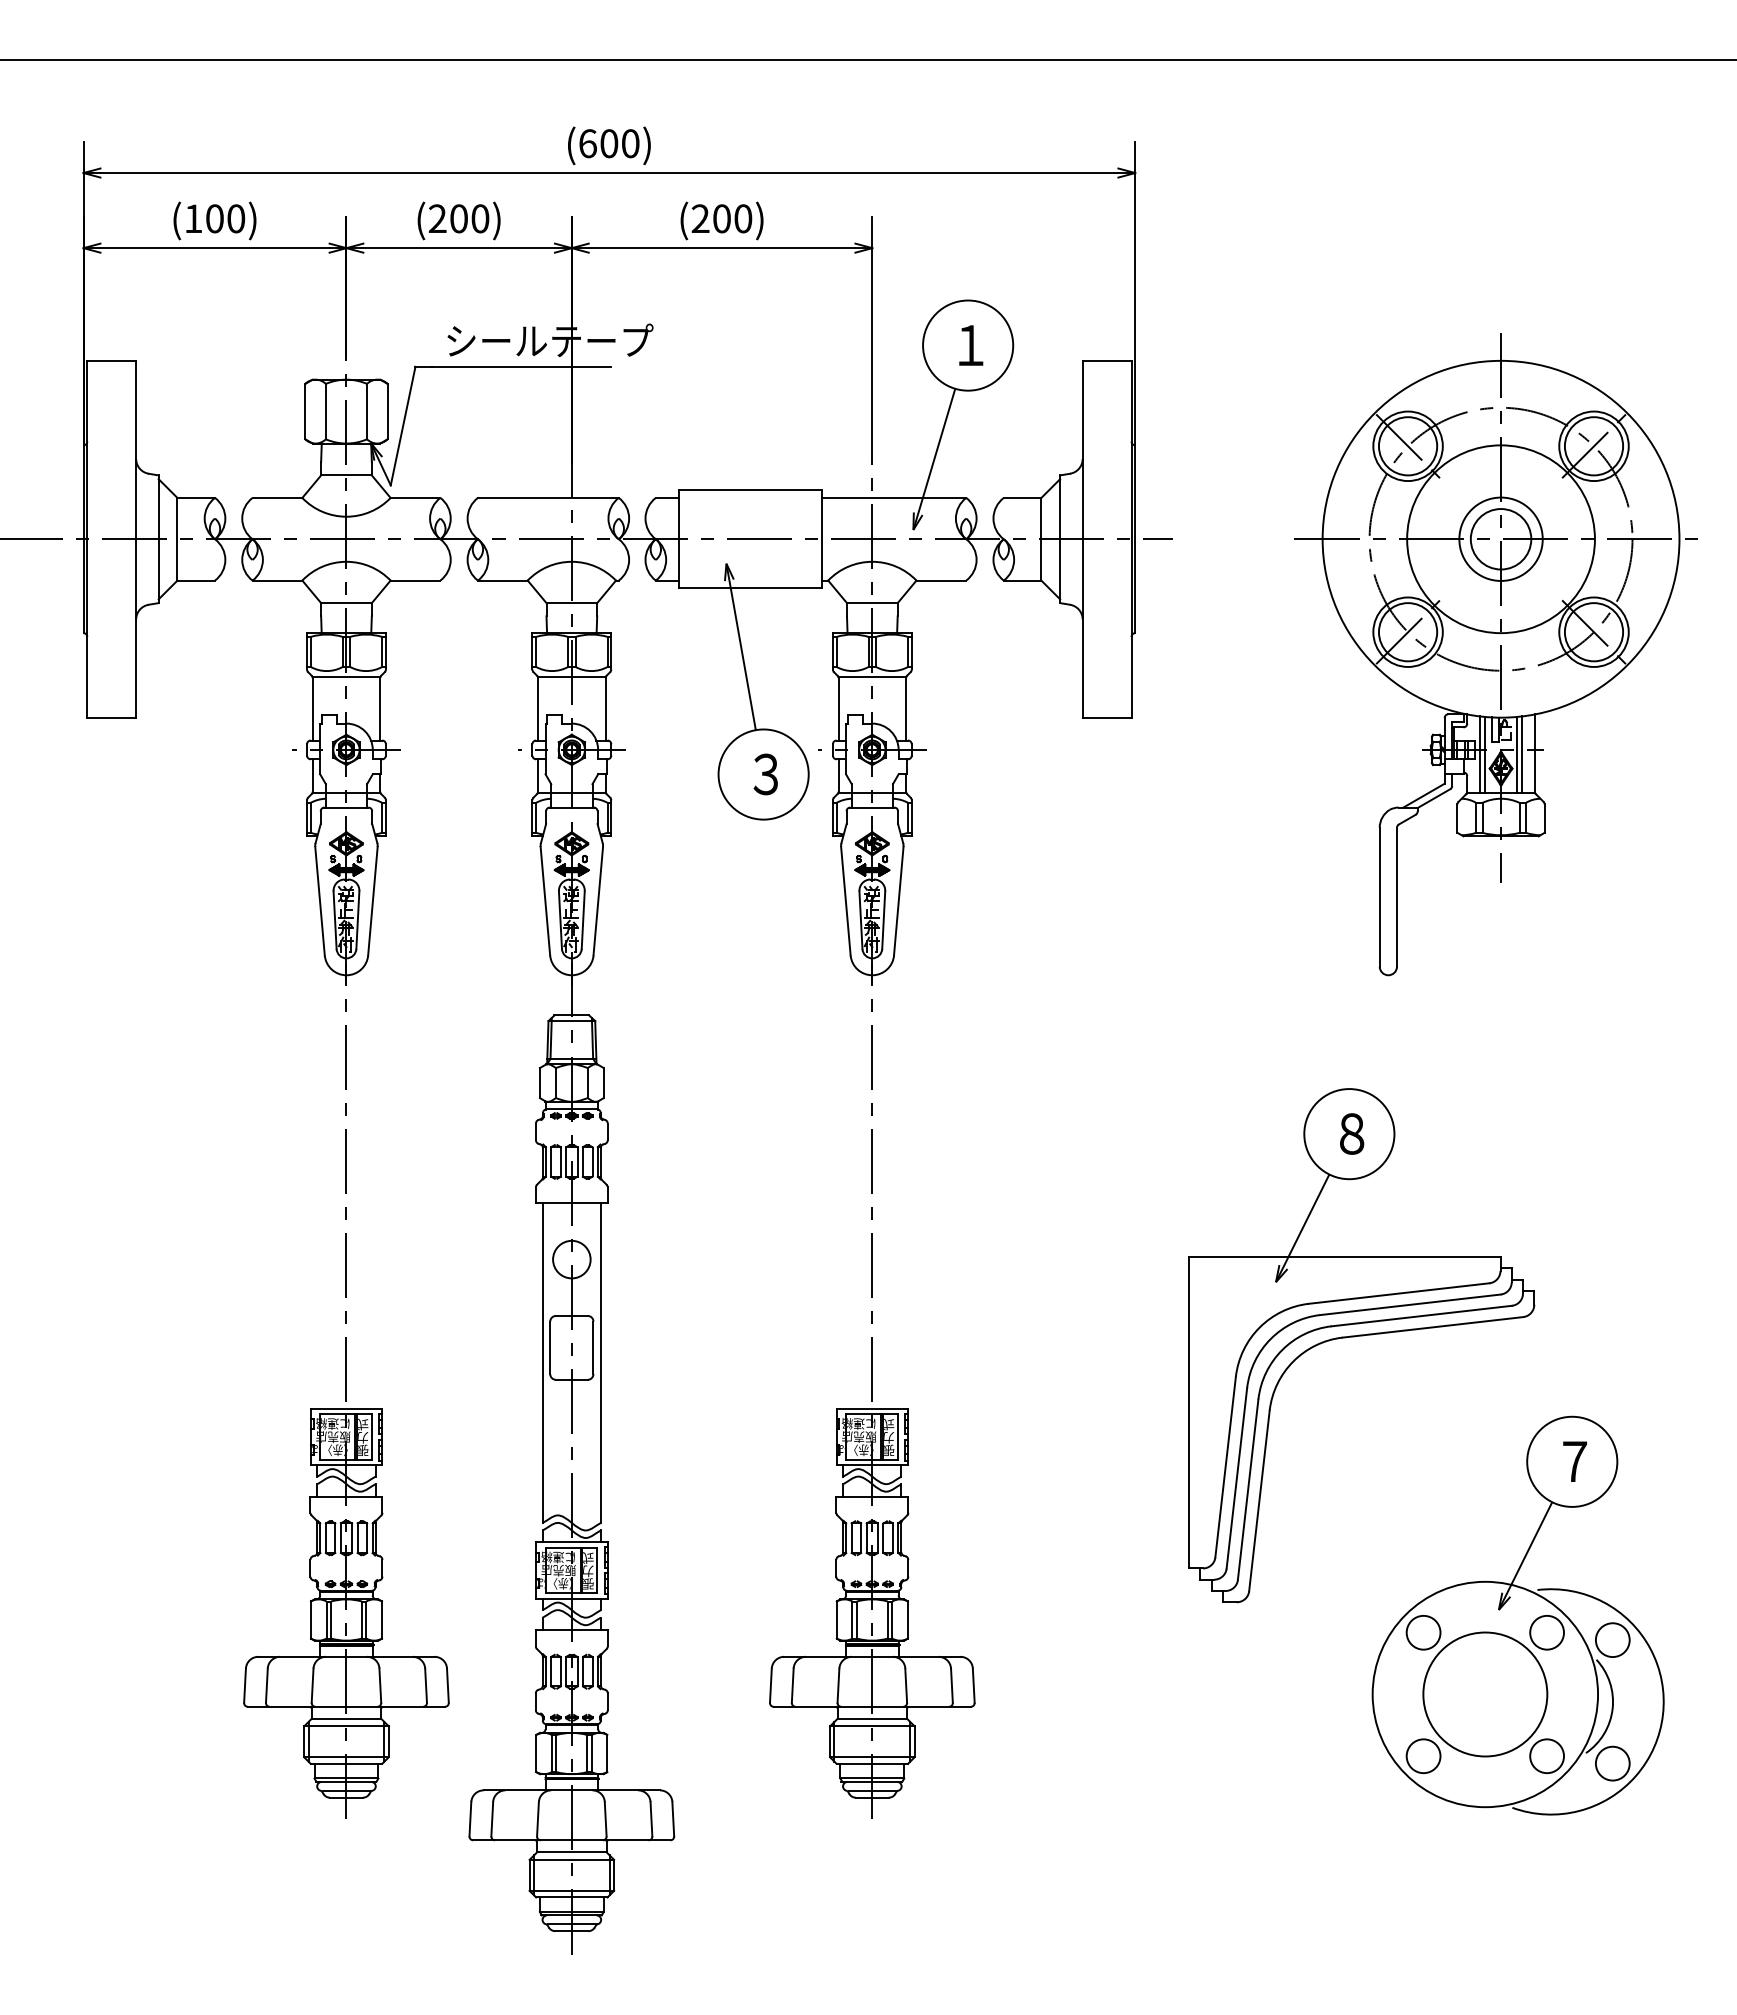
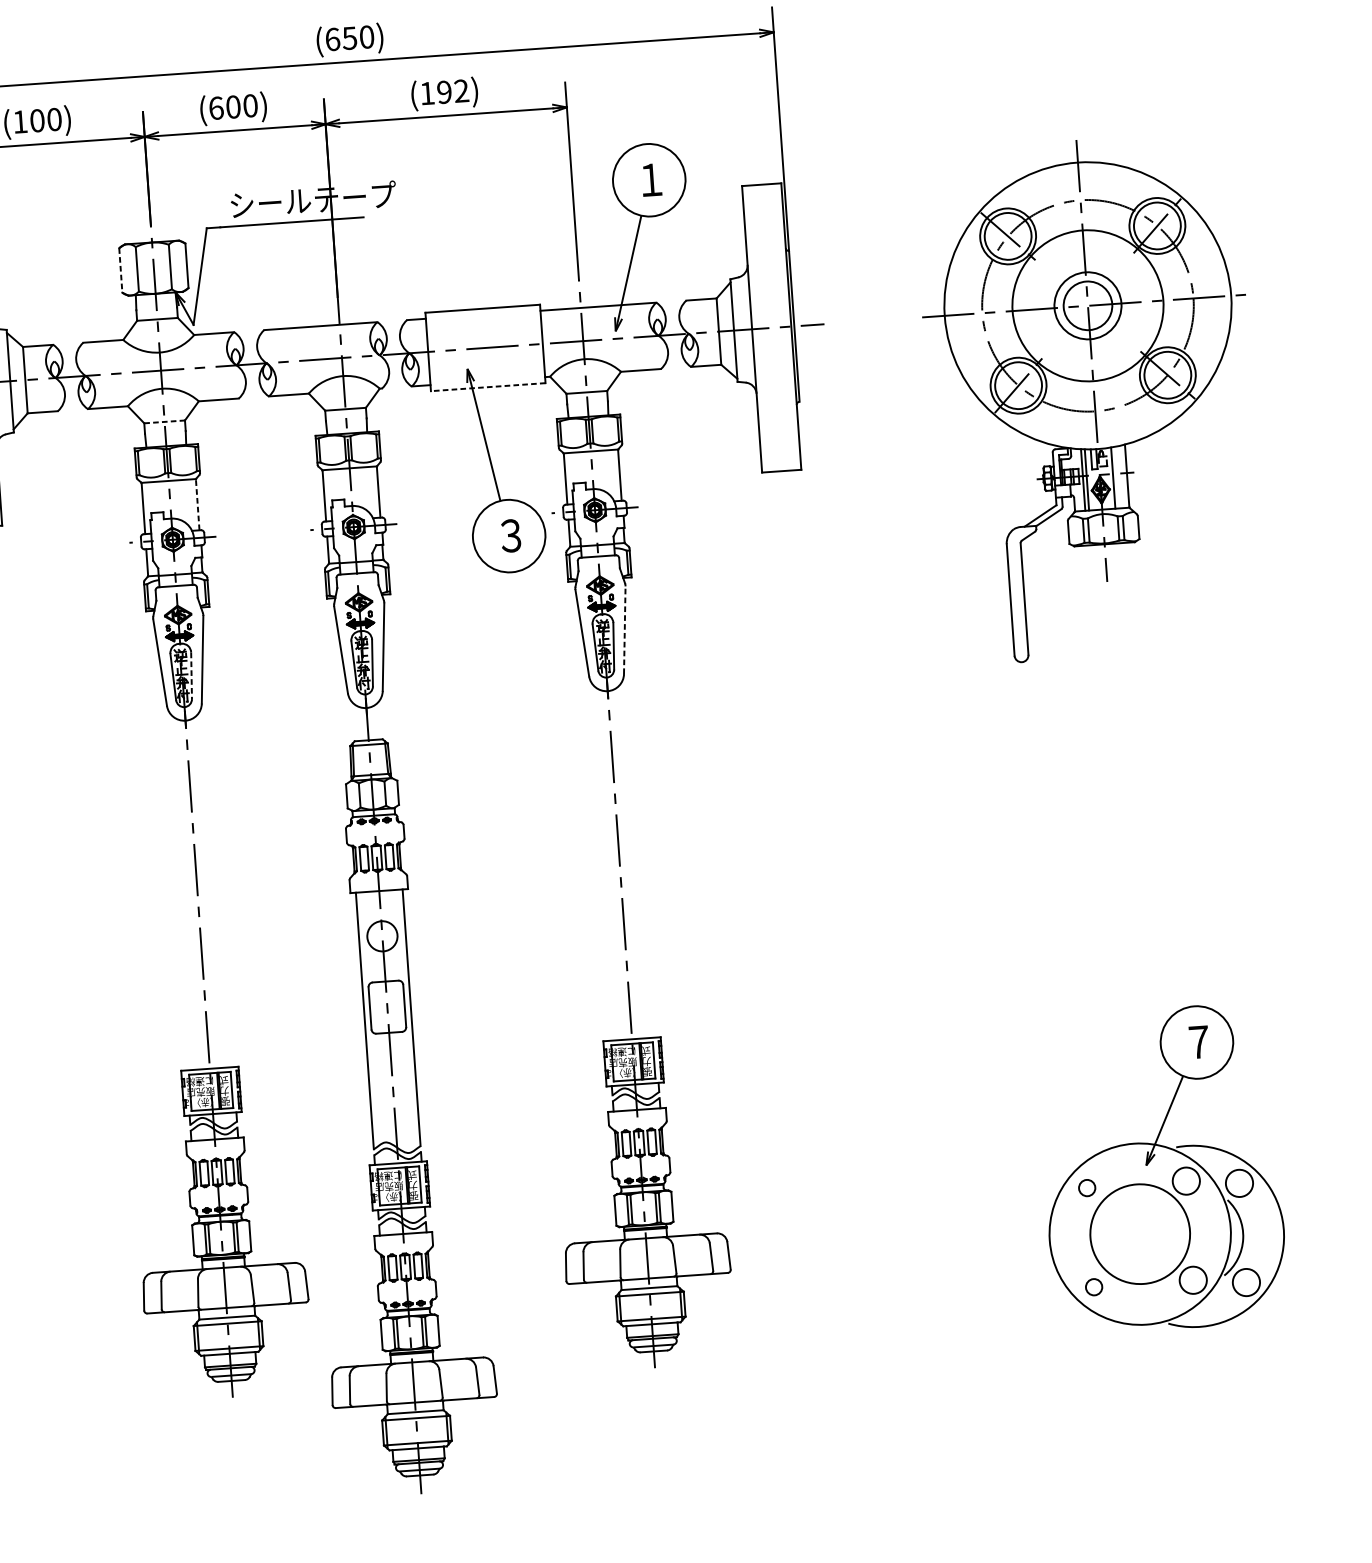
text: (609, 143) -> (349, 38), (600) -> (650)
text: (437, 218) -> (216, 108), (200) -> (600)
text: (721, 218) -> (444, 92), (200) -> (192)
line: (305, 411) -> (120, 270), solid -> dashed
line: (750, 588) -> (488, 387), solid -> dashed
line: (346, 603) -> (164, 422), solid -> dashed
line: (380, 709) -> (197, 505), solid -> dashed
line: (1522, 754) -> (1117, 477), removed
line: (898, 900) -> (624, 629), solid -> dashed
line: (357, 920) -> (191, 676), solid -> dashed
part: (1361, 1336) -> (1020, 953), removed
circle: (1423, 1632) -> (1087, 1187), size x0.6
circle: (1423, 1756) -> (1094, 1287), size x0.6

